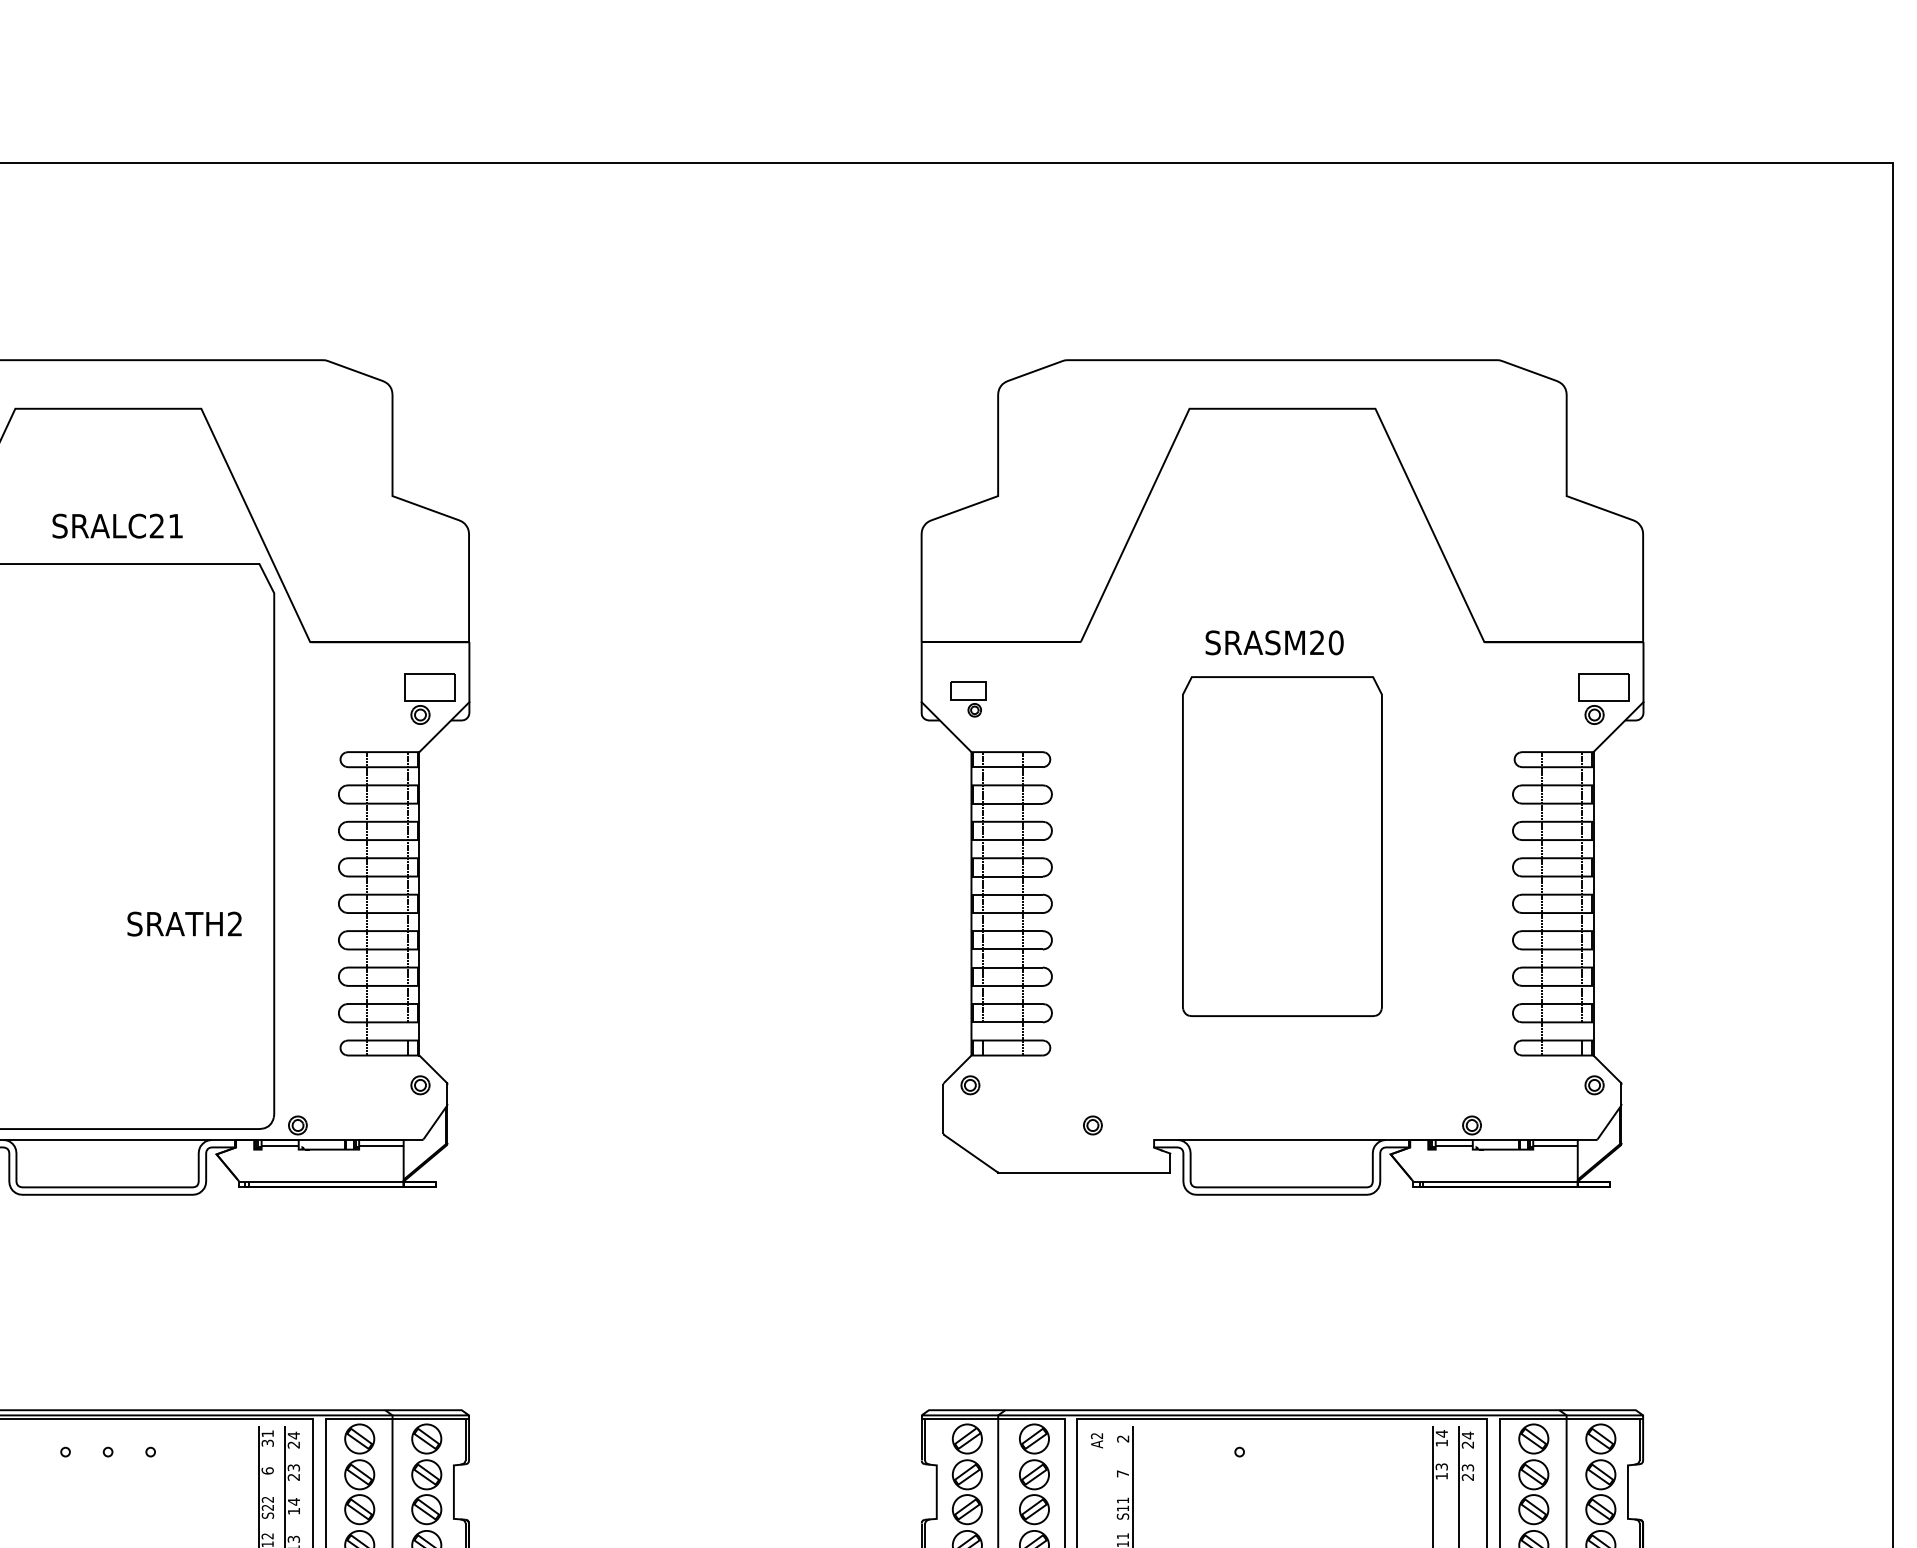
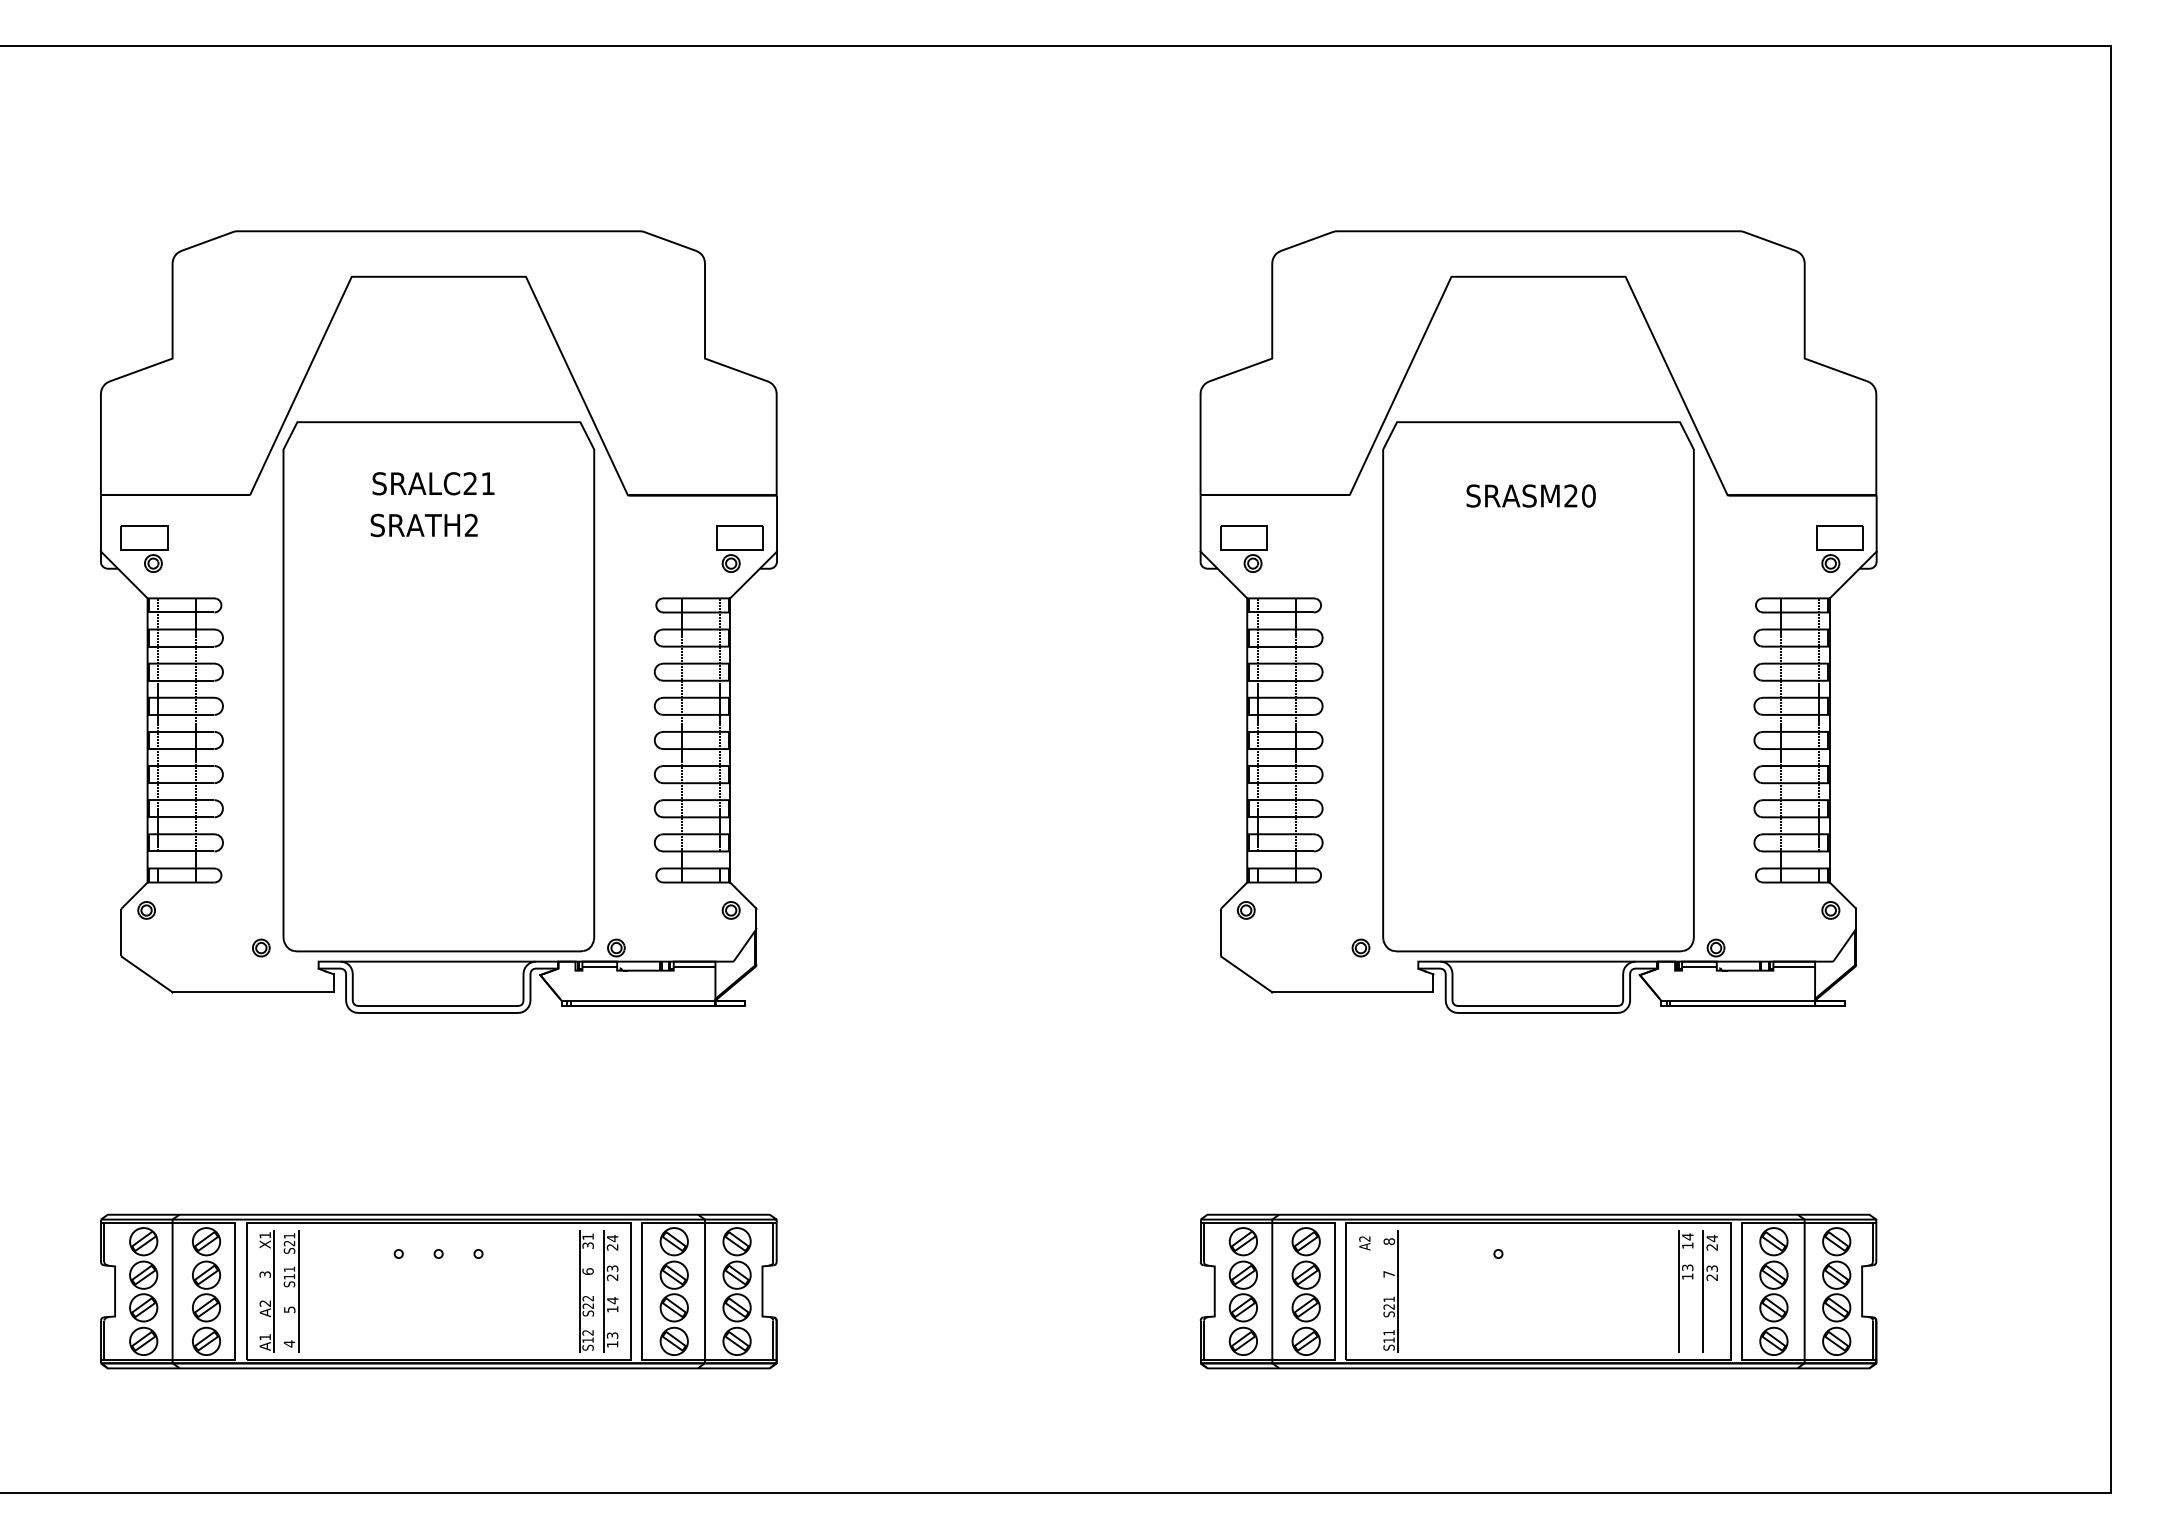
text: (117, 525) -> (433, 483), moved
part: (967, 698) -> (1243, 548), size x1.43
part: (1282, 846) -> (1538, 686), size x1.67
text: (183, 924) -> (423, 525), moved
text: (1123, 1438) -> (1389, 1241), 2 -> 8
text: (1122, 1508) -> (1388, 1306), S11 -> S21

